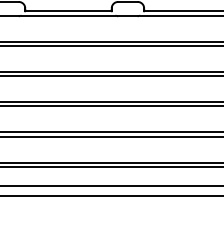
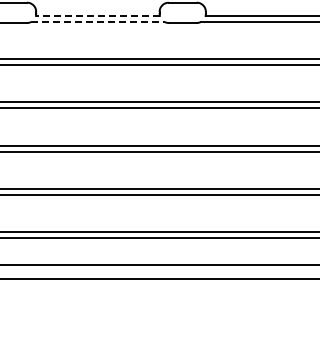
line: (68, 10) -> (97, 15), solid -> dashed
line: (68, 15) -> (97, 22), solid -> dashed

